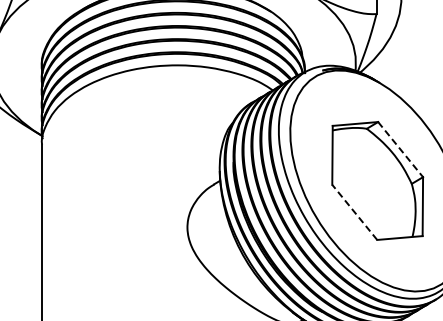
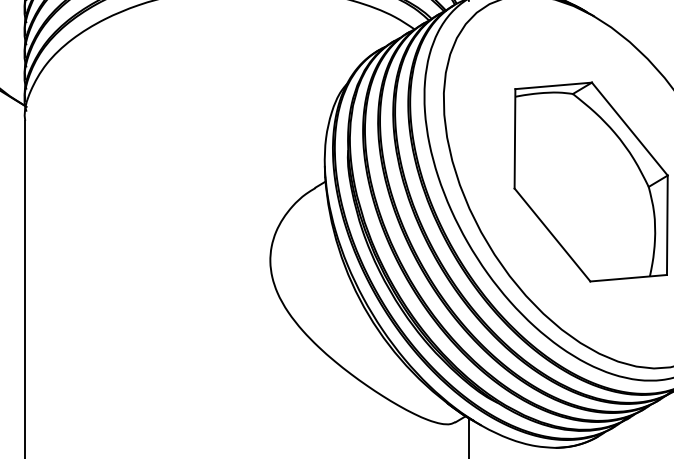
line: (400, 149) -> (629, 128), dashed -> solid
line: (354, 212) -> (552, 235), dashed -> solid

